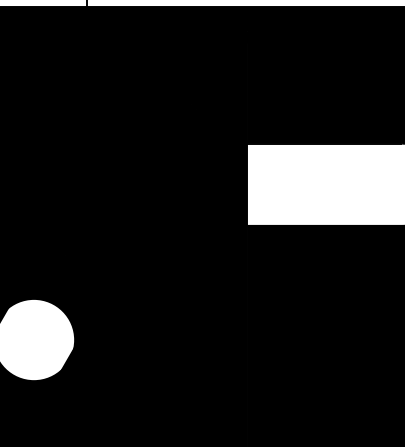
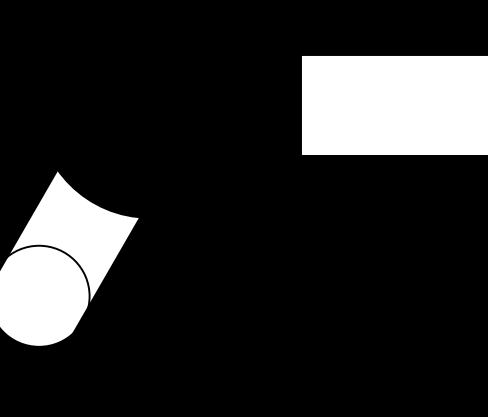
fill: (62, 292) -> (74, 237), removed

